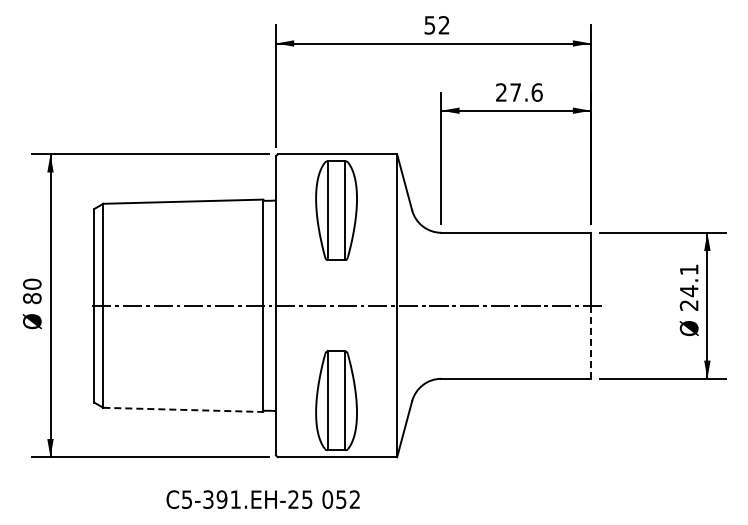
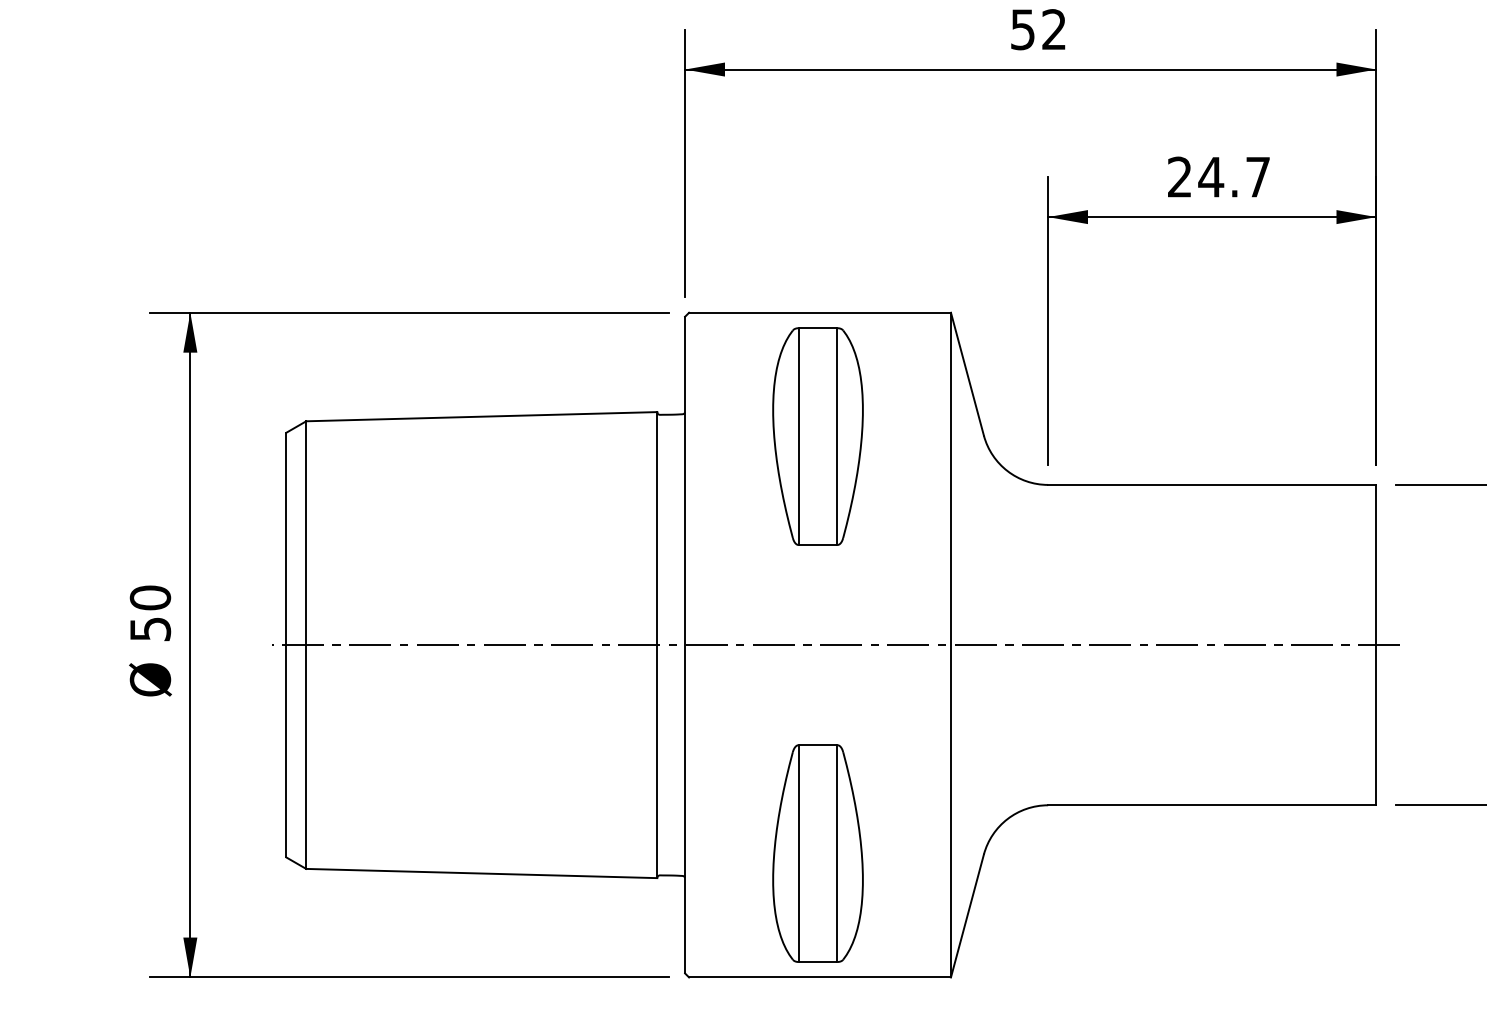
text: (525, 92) -> (1232, 177), 27.6 -> 24.7
text: (32, 298) -> (150, 629), 80 -> 50
line: (591, 342) -> (1377, 725), dashed -> solid
line: (183, 409) -> (482, 872), dashed -> solid

